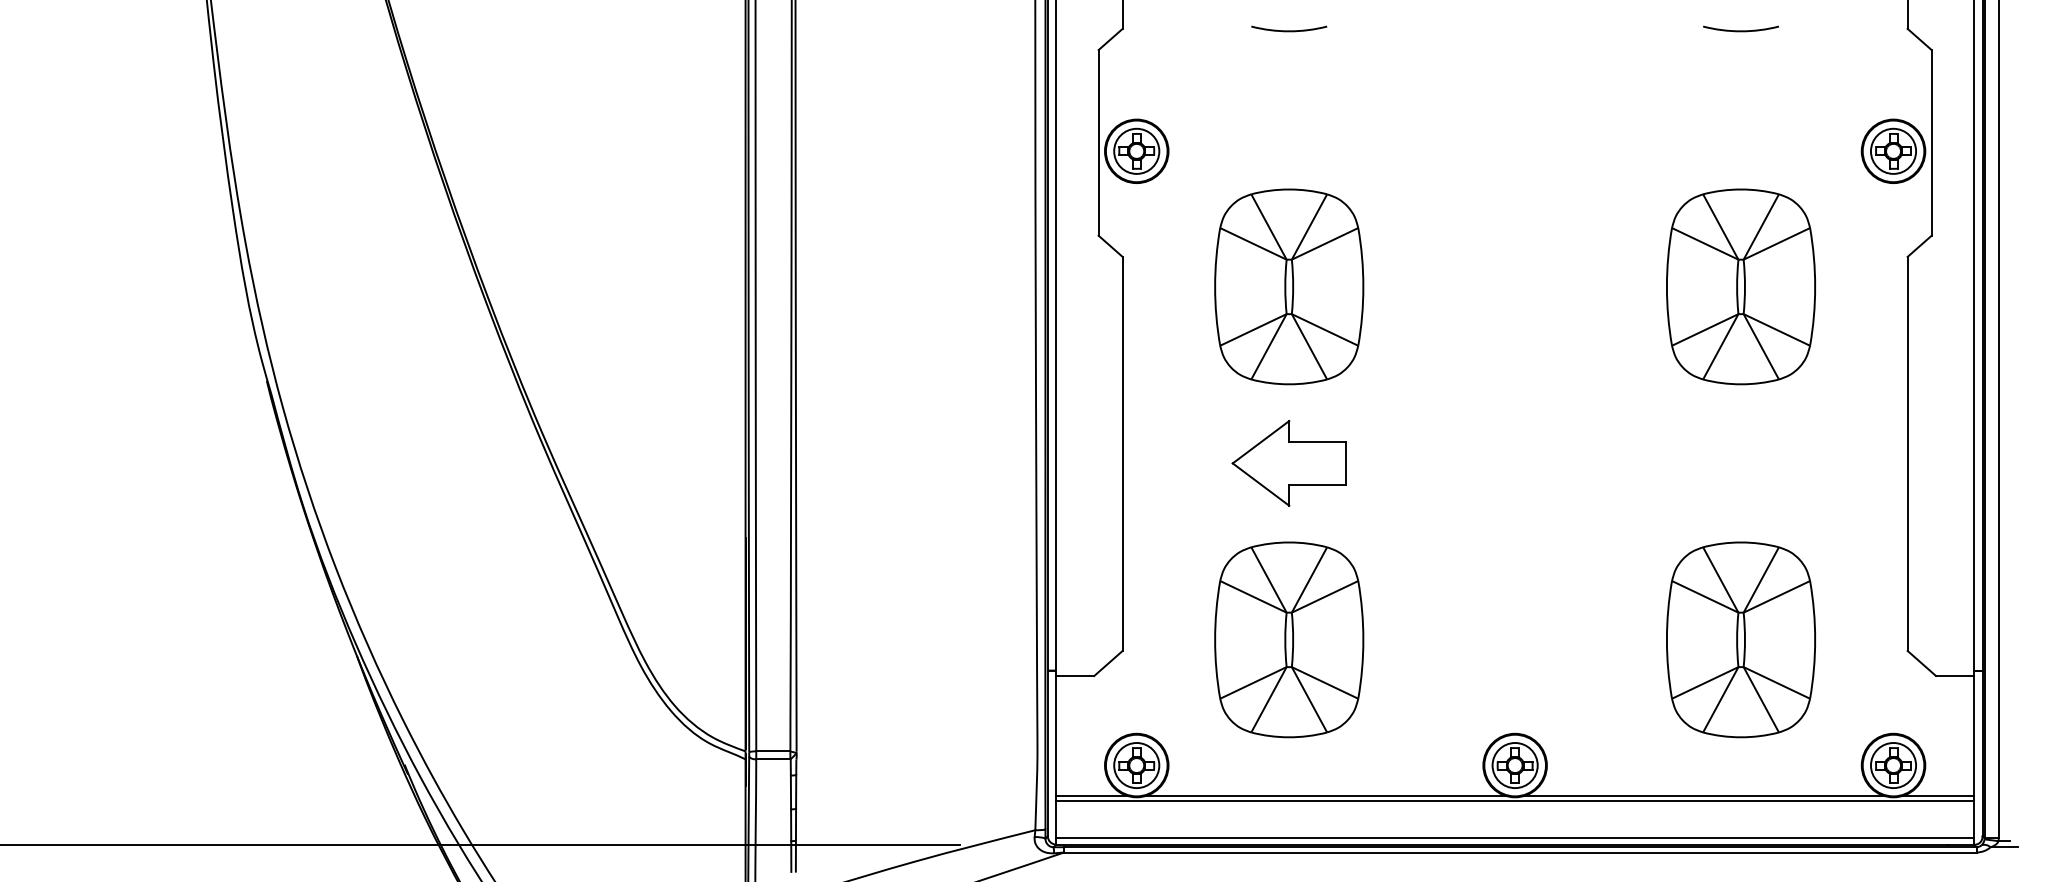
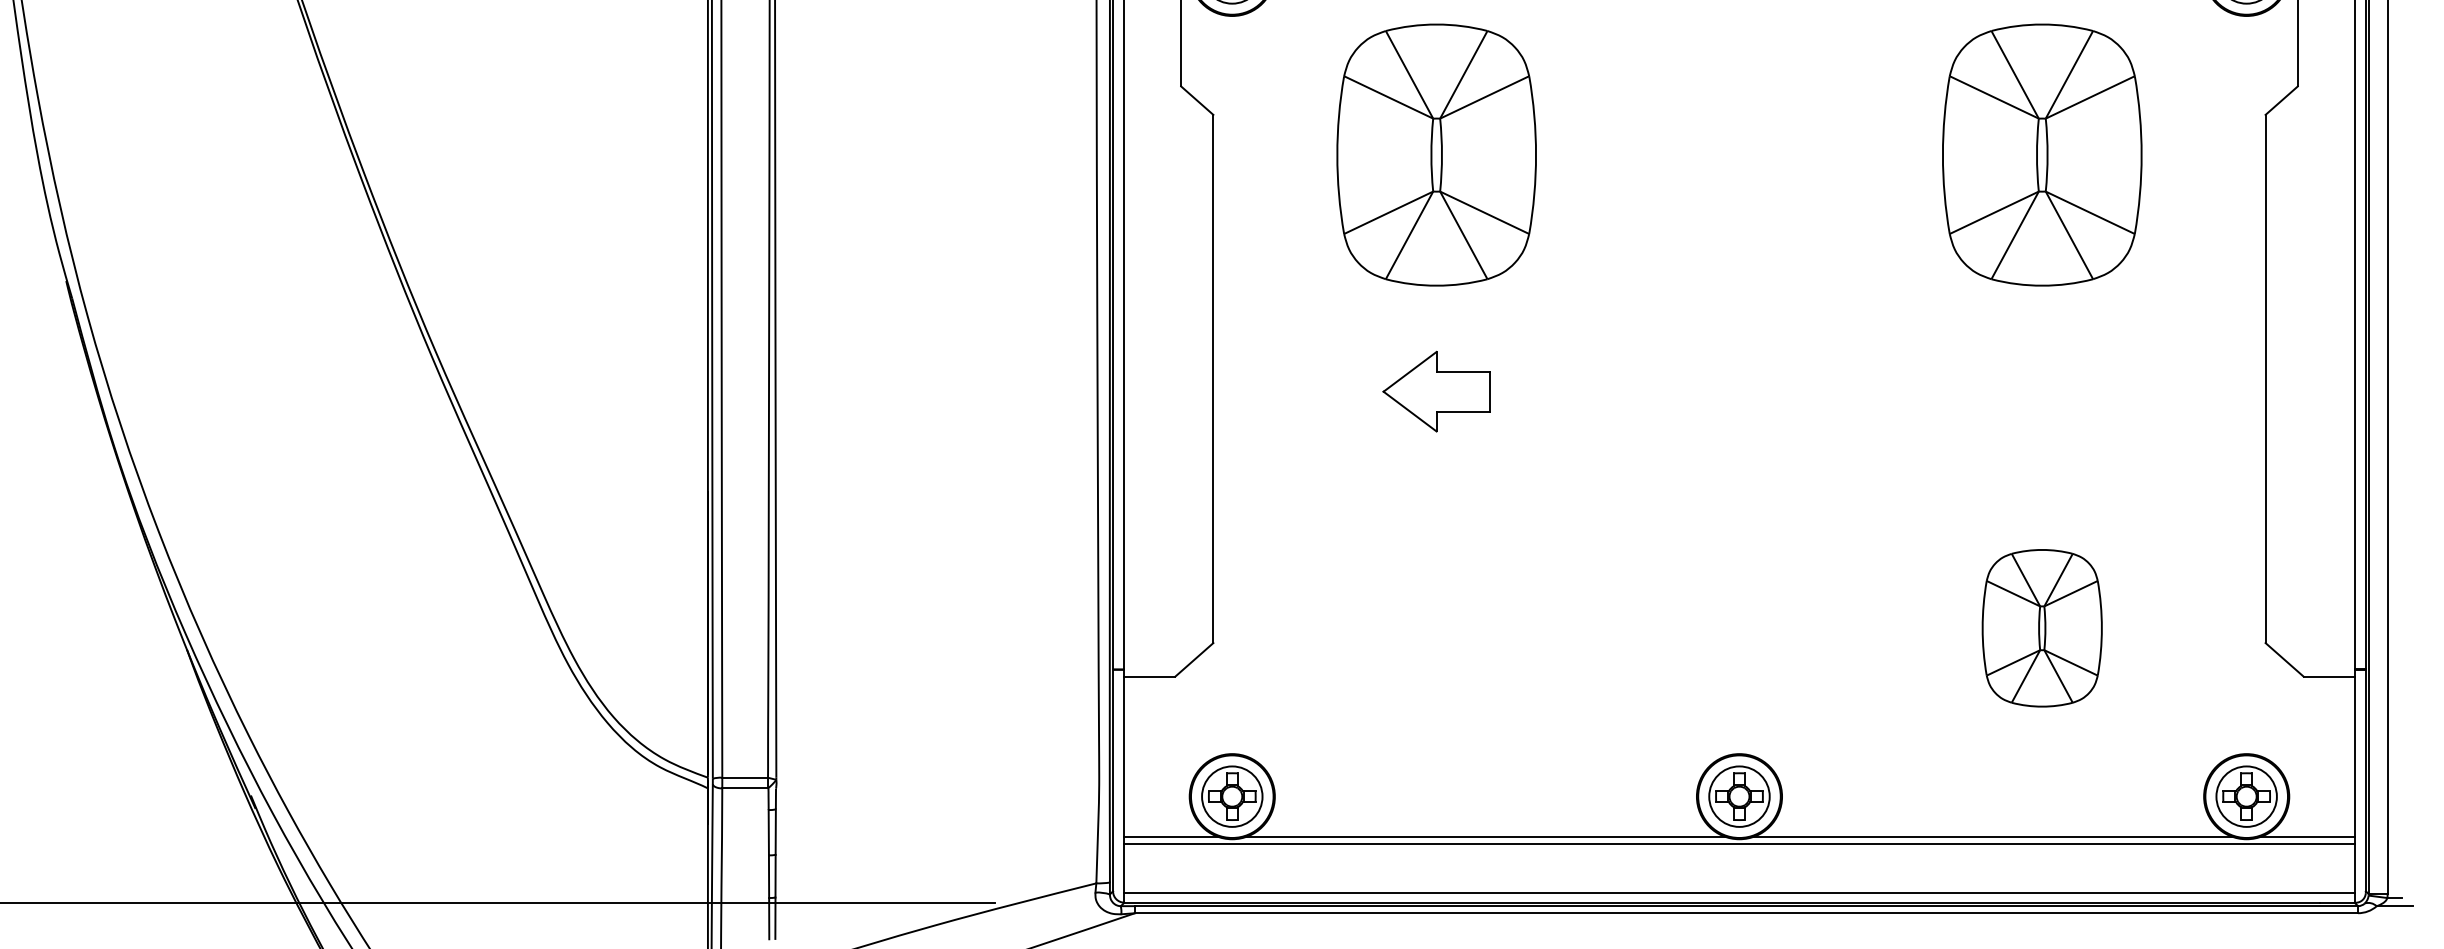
part: (1288, 463) -> (1435, 391), size x0.7
part: (1289, 639) -> (1437, 627), removed
part: (1740, 639) -> (2041, 627), size x0.6

